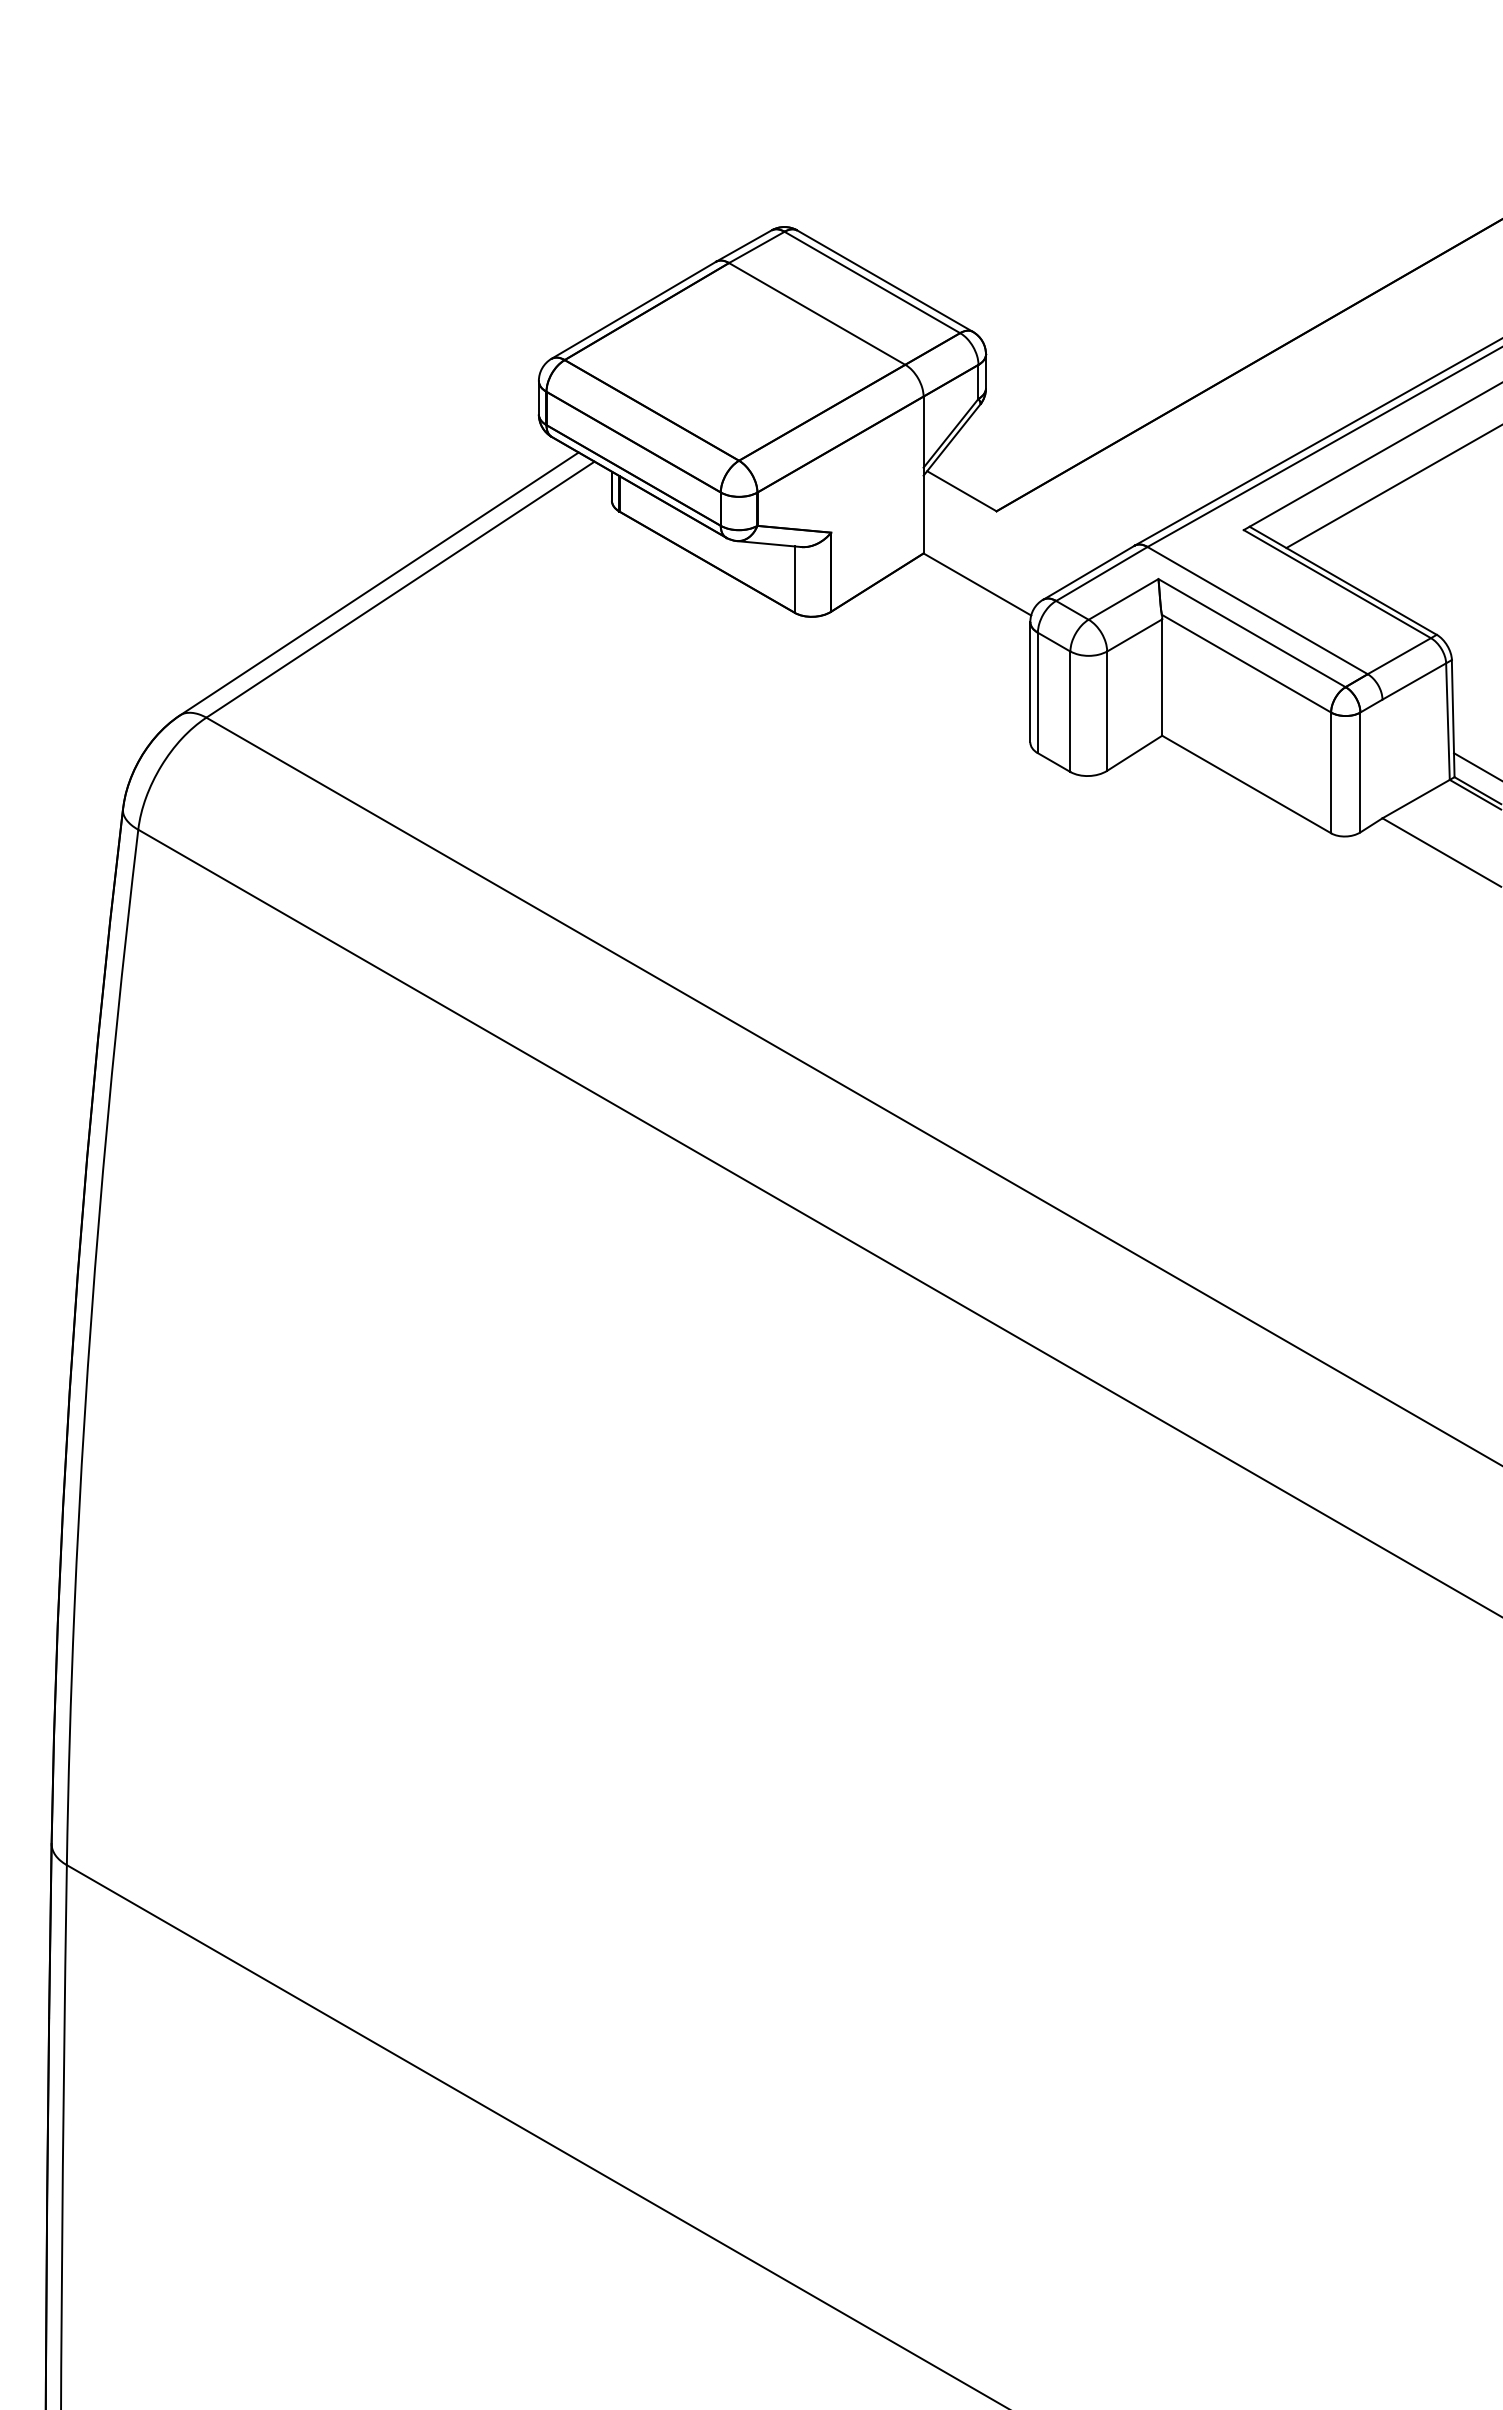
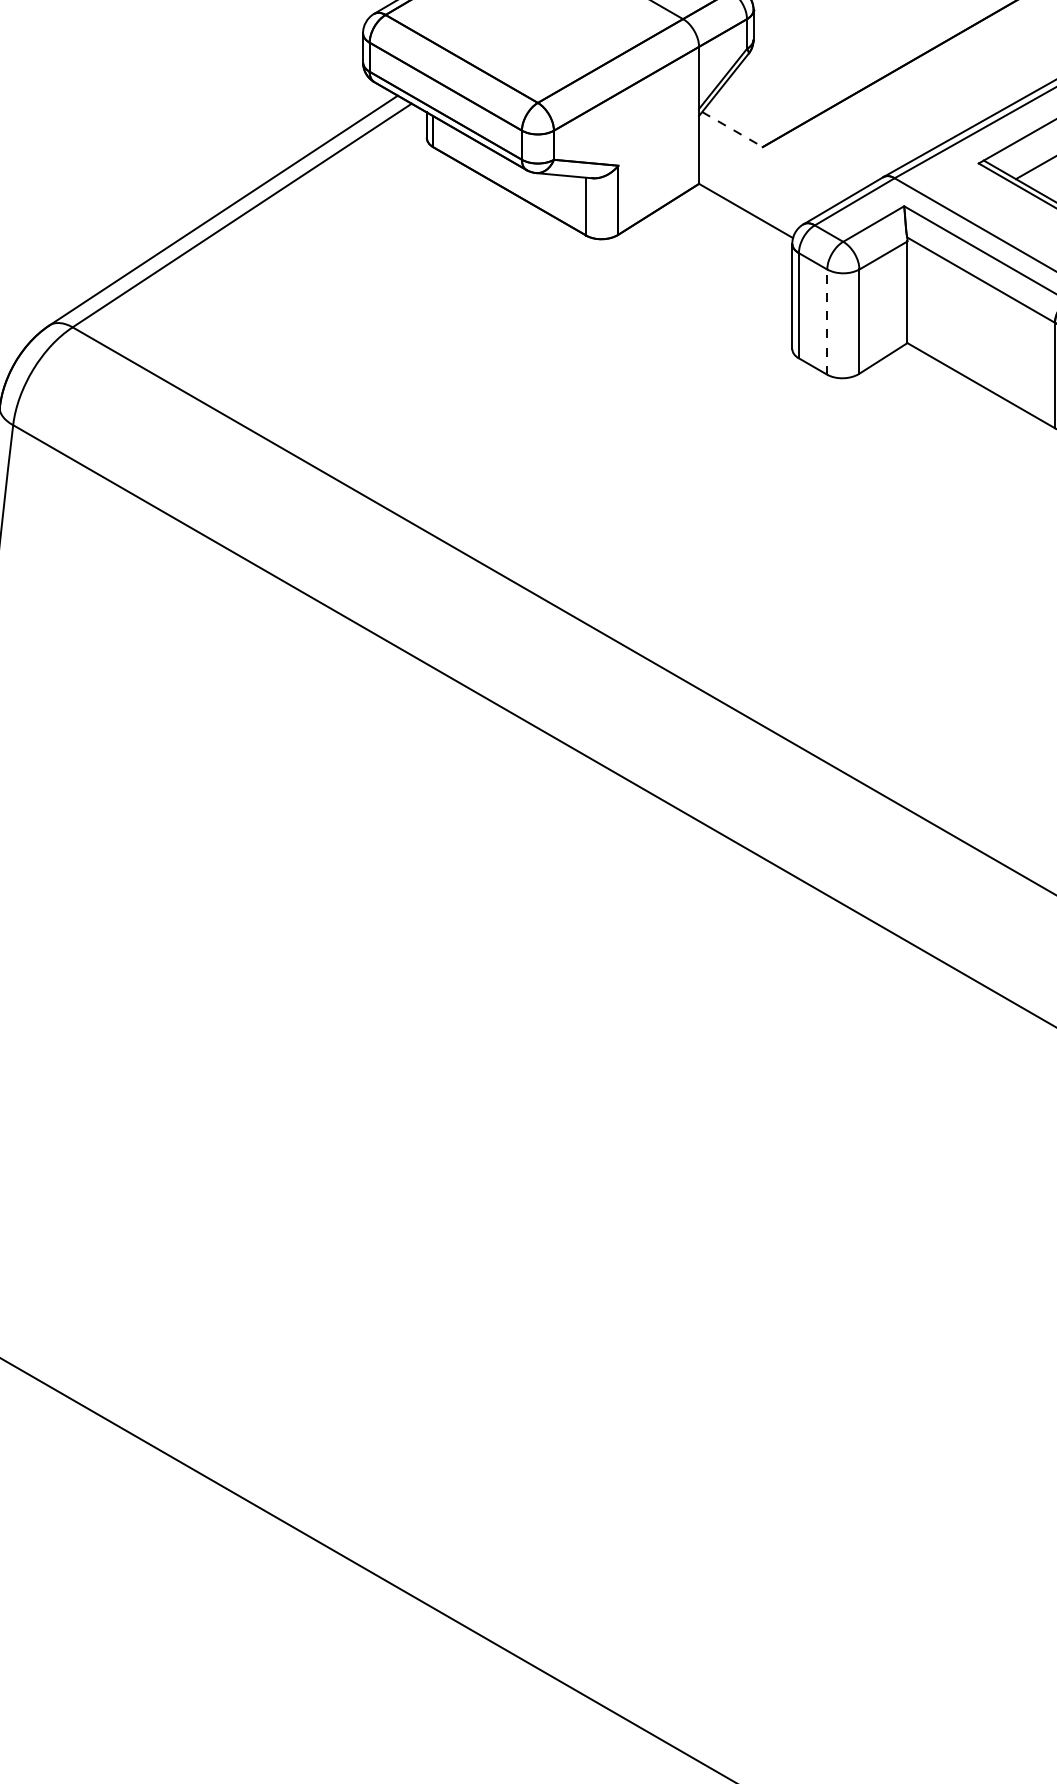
line: (962, 491) -> (733, 129), solid -> dashed
line: (1070, 711) -> (827, 321), solid -> dashed

